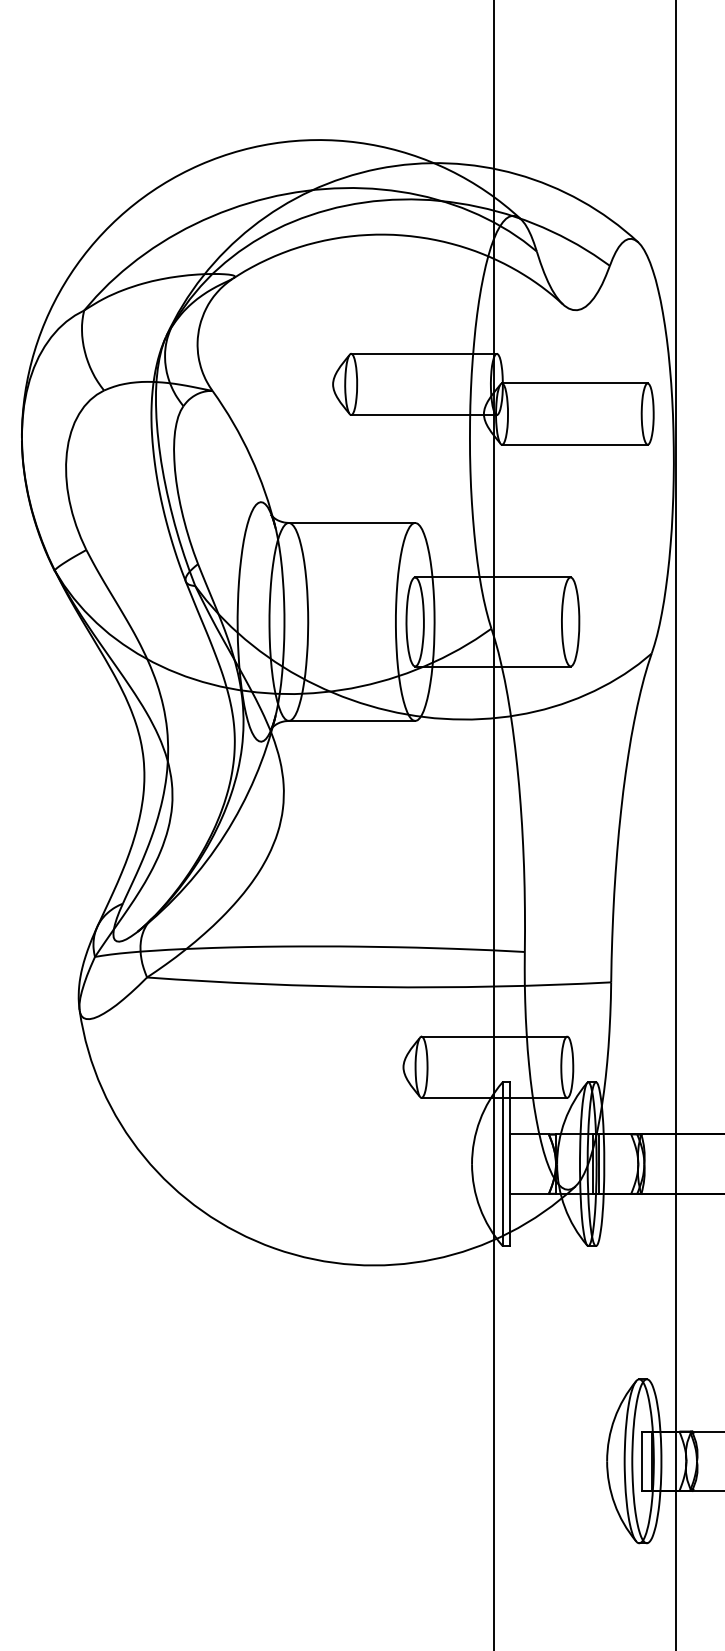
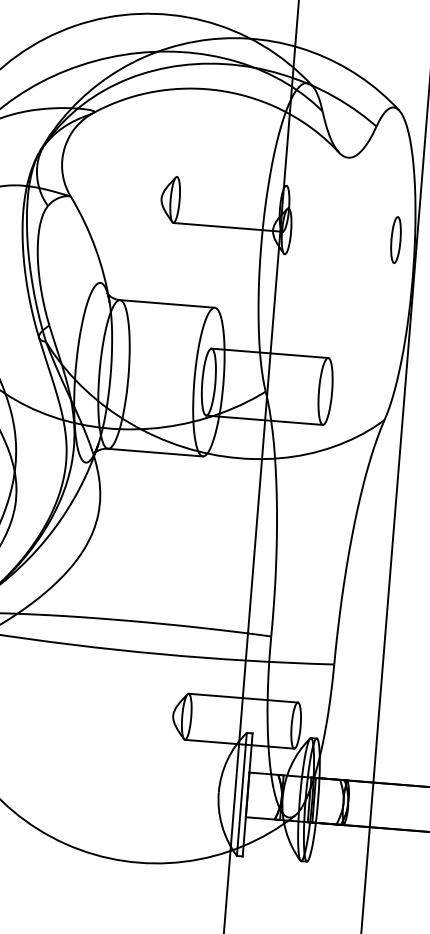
line: (423, 353) -> (231, 181), removed
line: (574, 383) -> (342, 212), removed
line: (574, 444) -> (339, 258), removed

